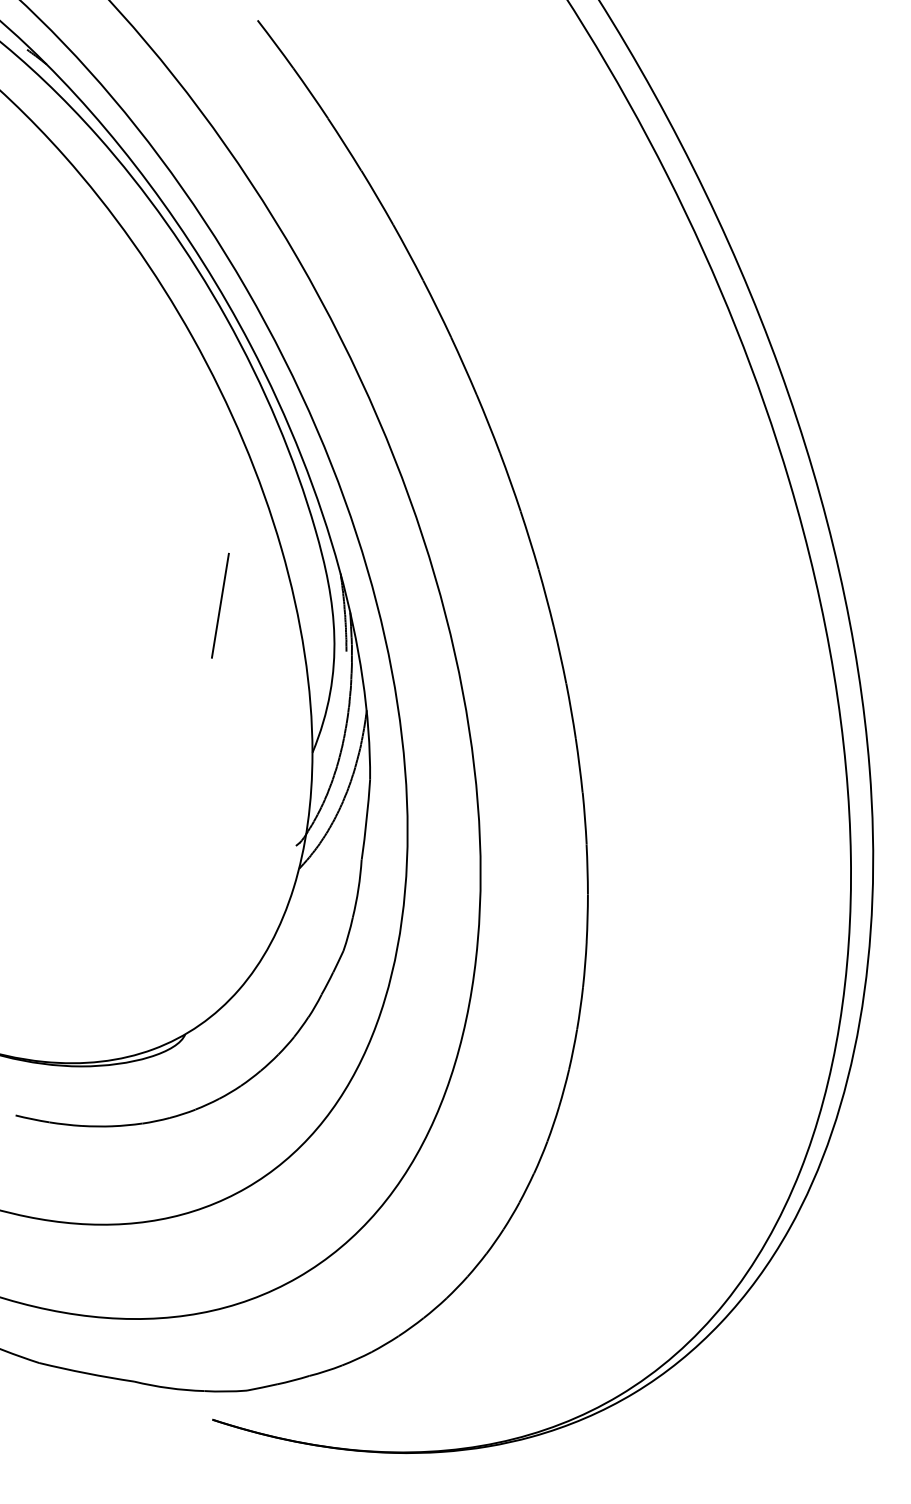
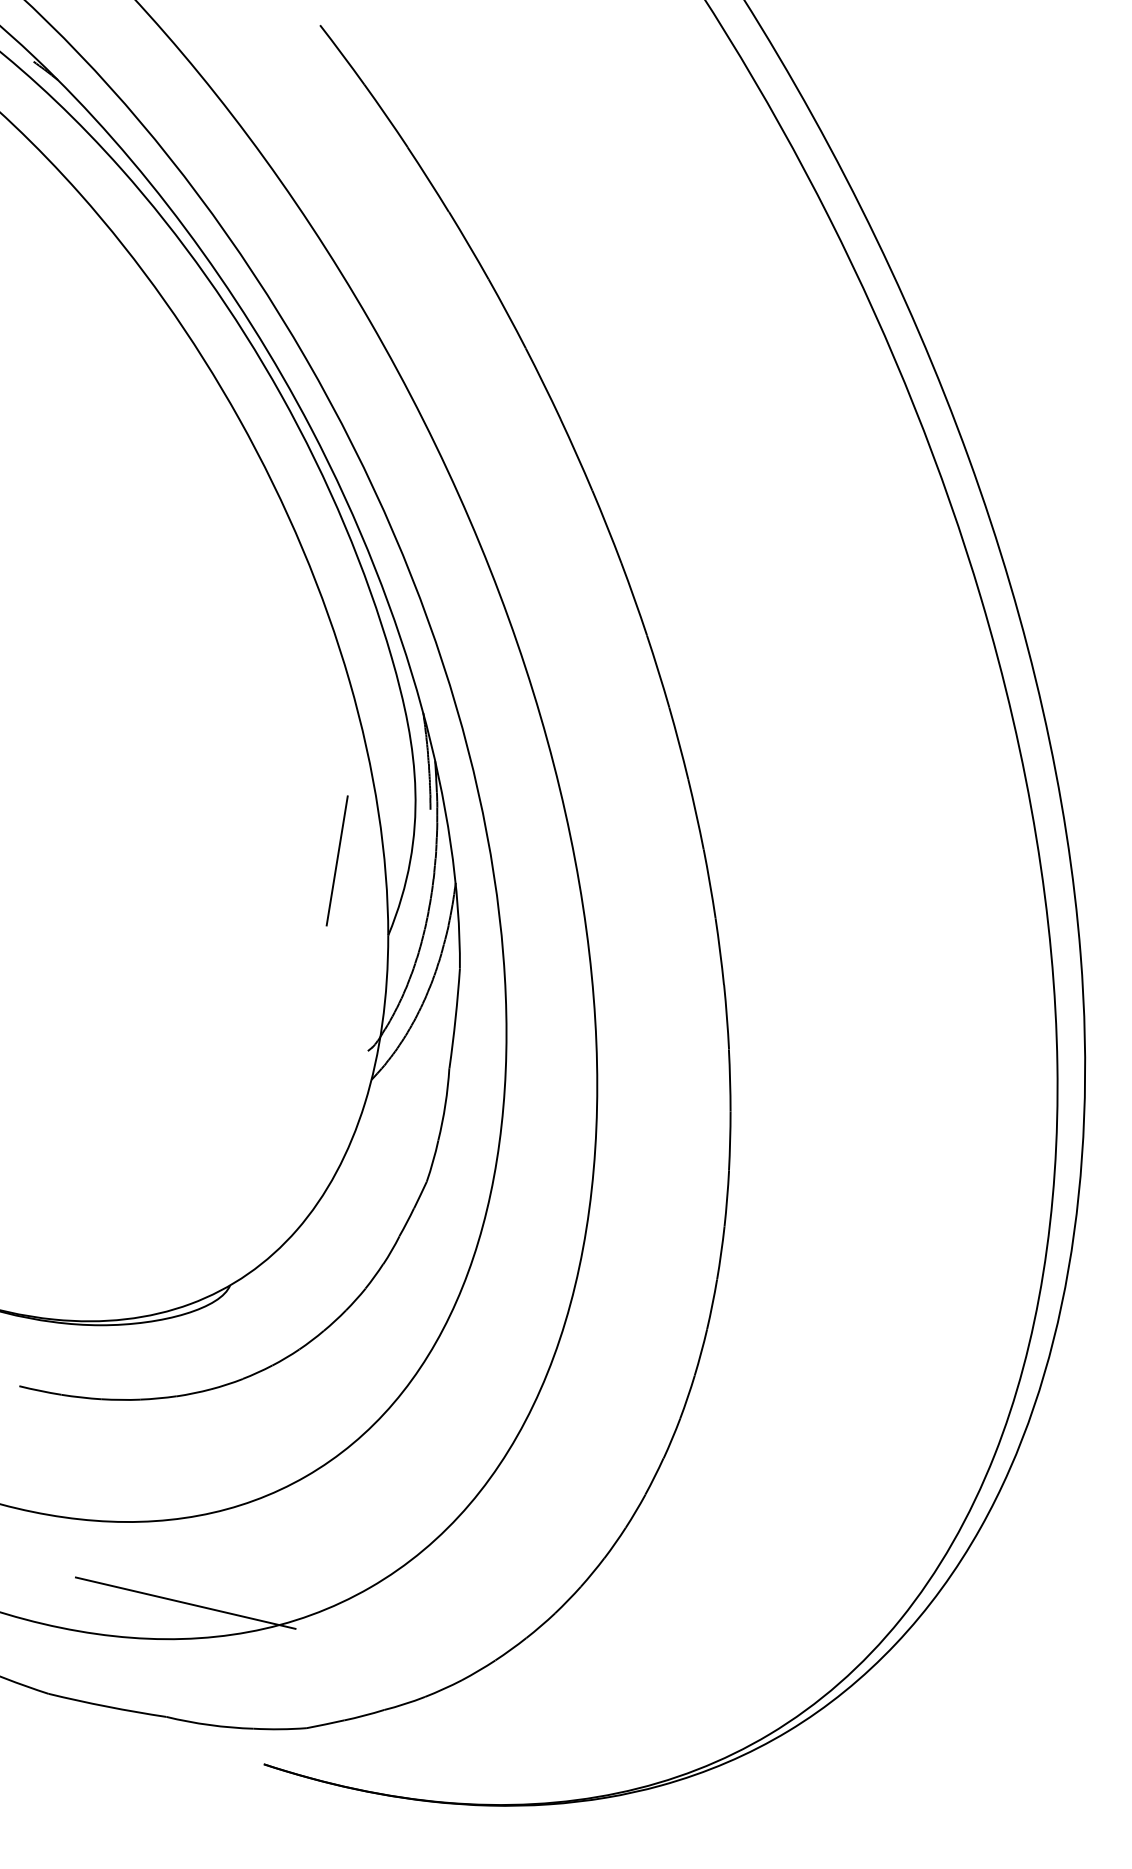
line: (220, 605) -> (337, 860), moved
line: (149, 1289) -> (185, 1602), added

